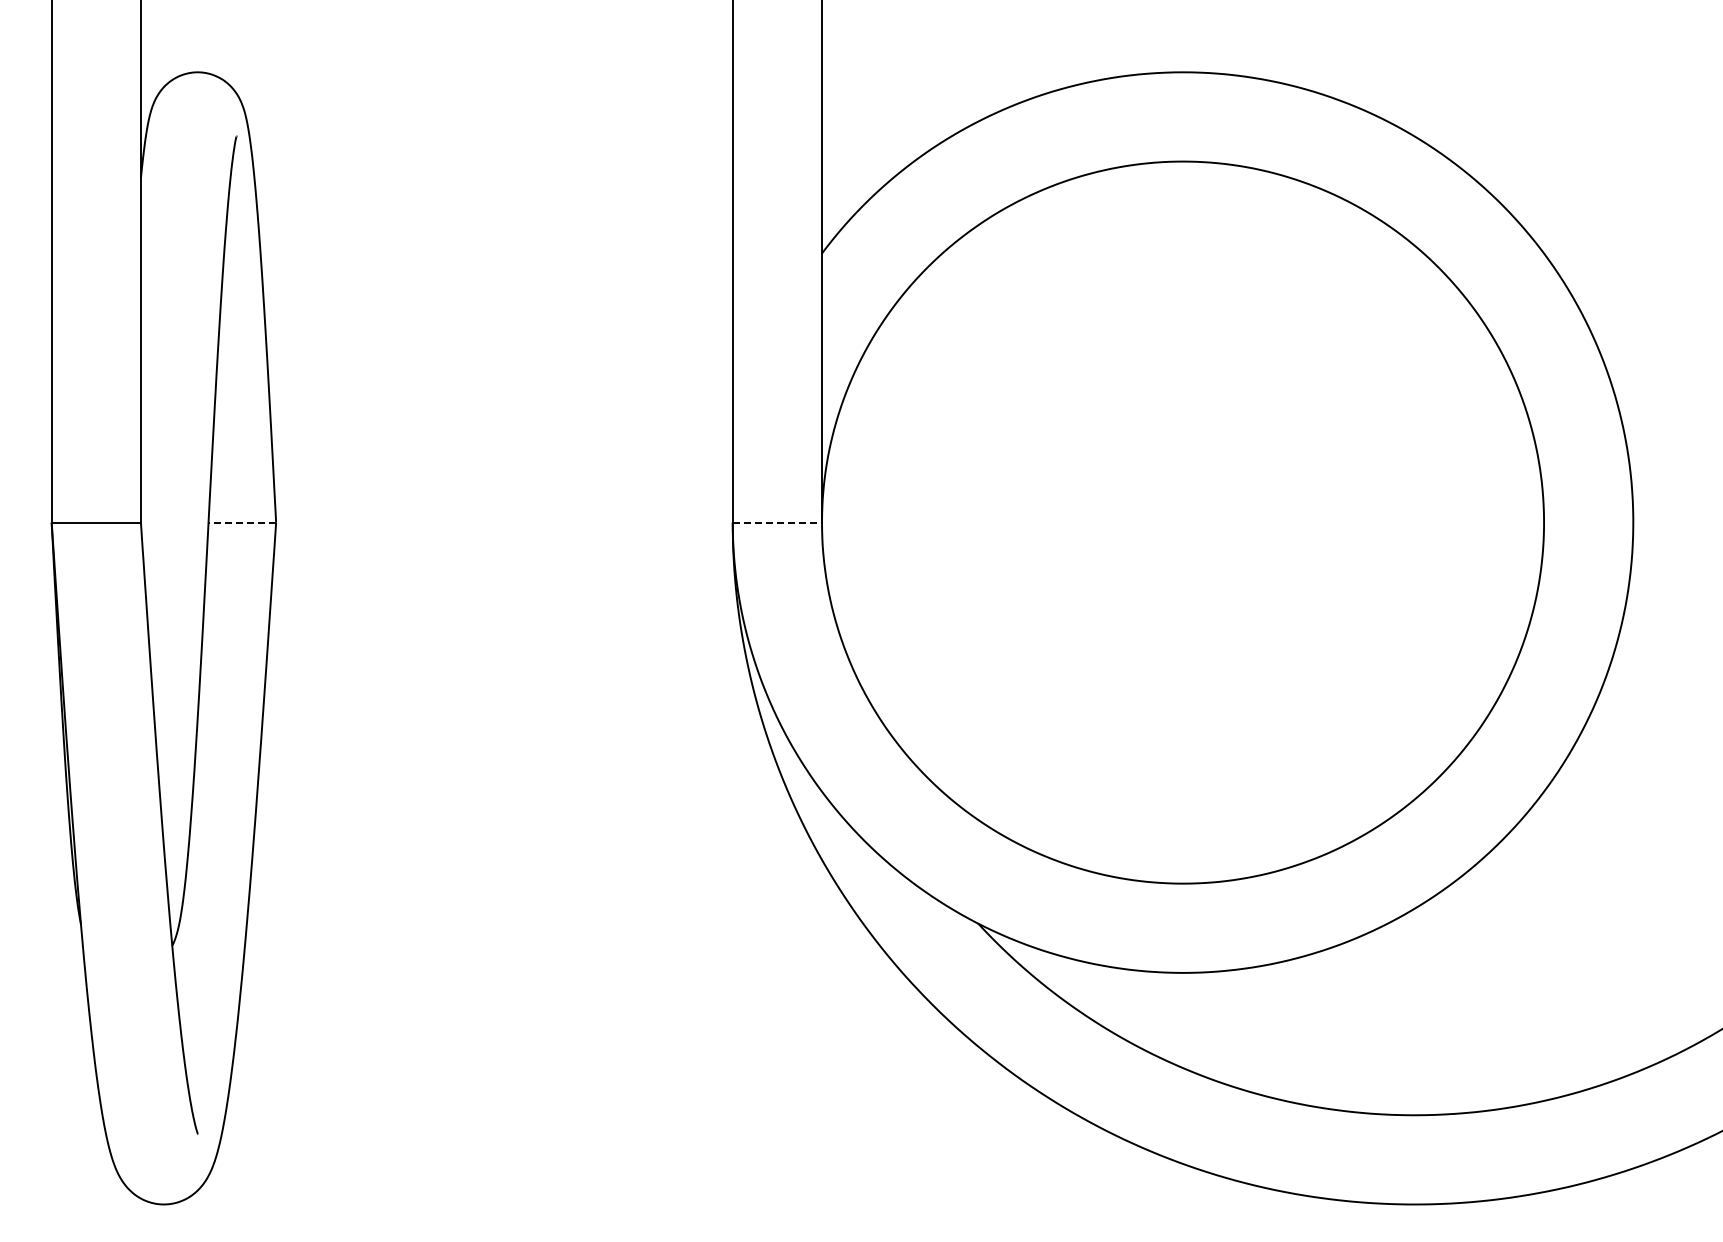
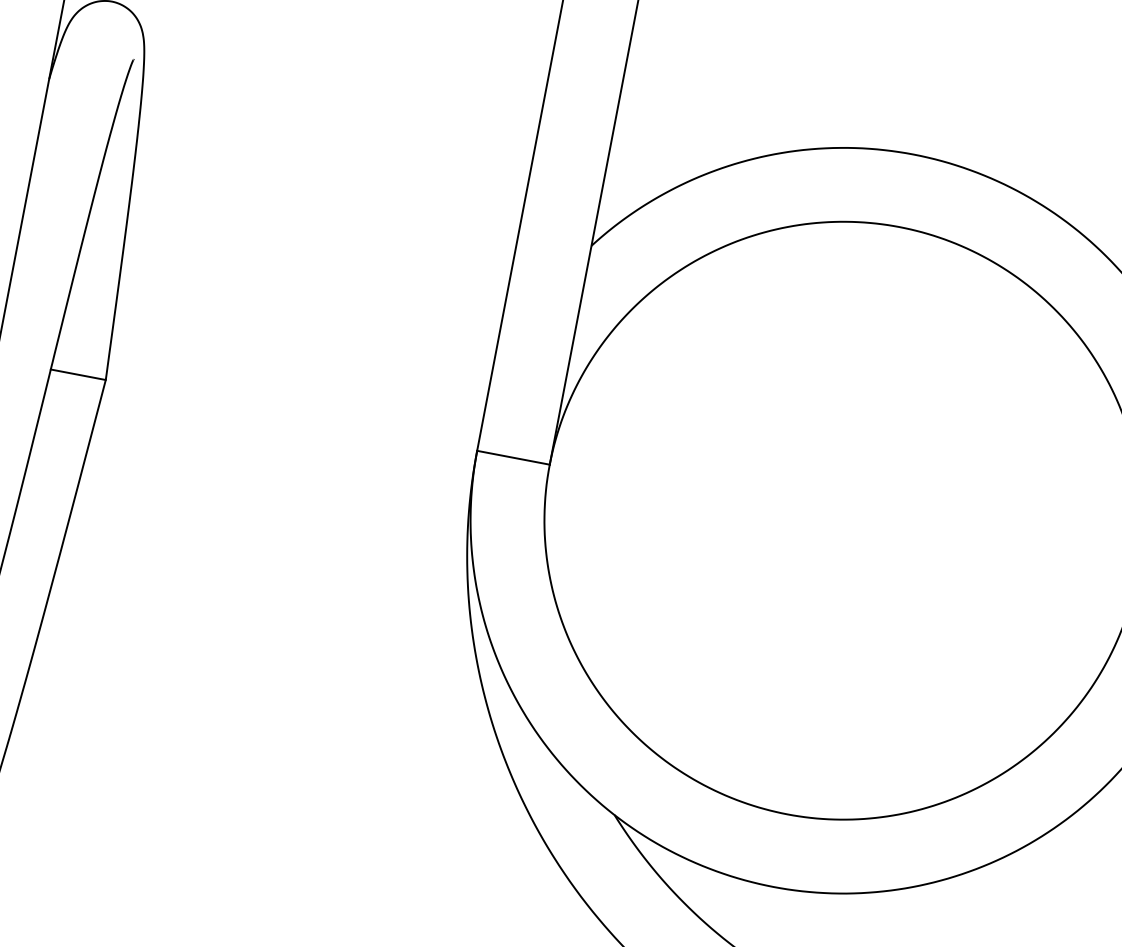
line: (242, 522) -> (78, 374), dashed -> solid
line: (777, 522) -> (513, 457), dashed -> solid

